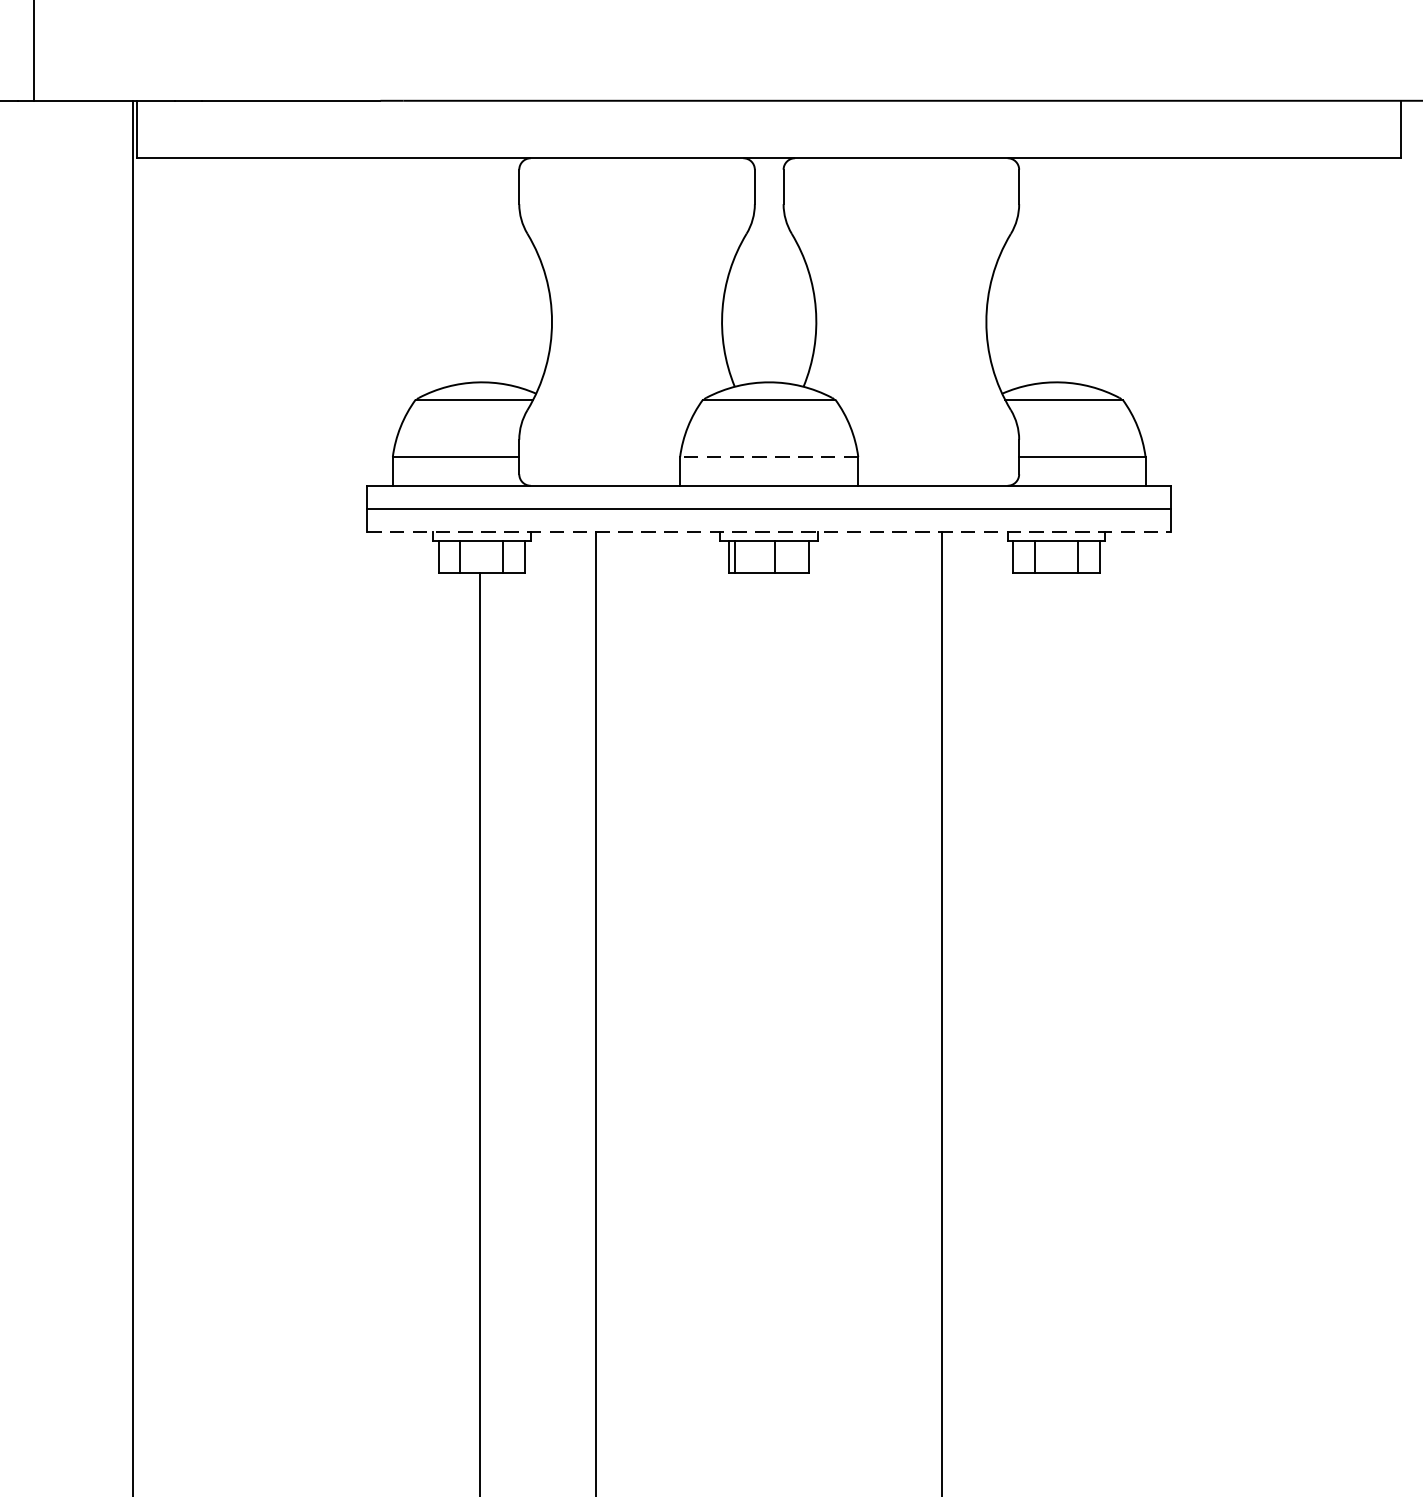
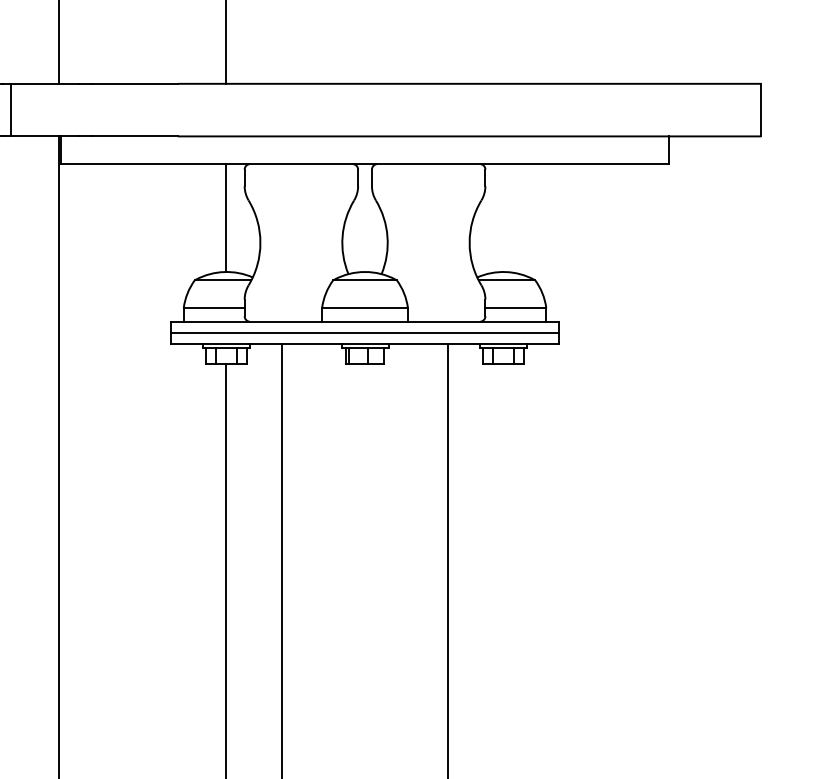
line: (479, 271) -> (225, 218), added
line: (770, 456) -> (365, 307), dashed -> solid
line: (770, 530) -> (365, 343), dashed -> solid

